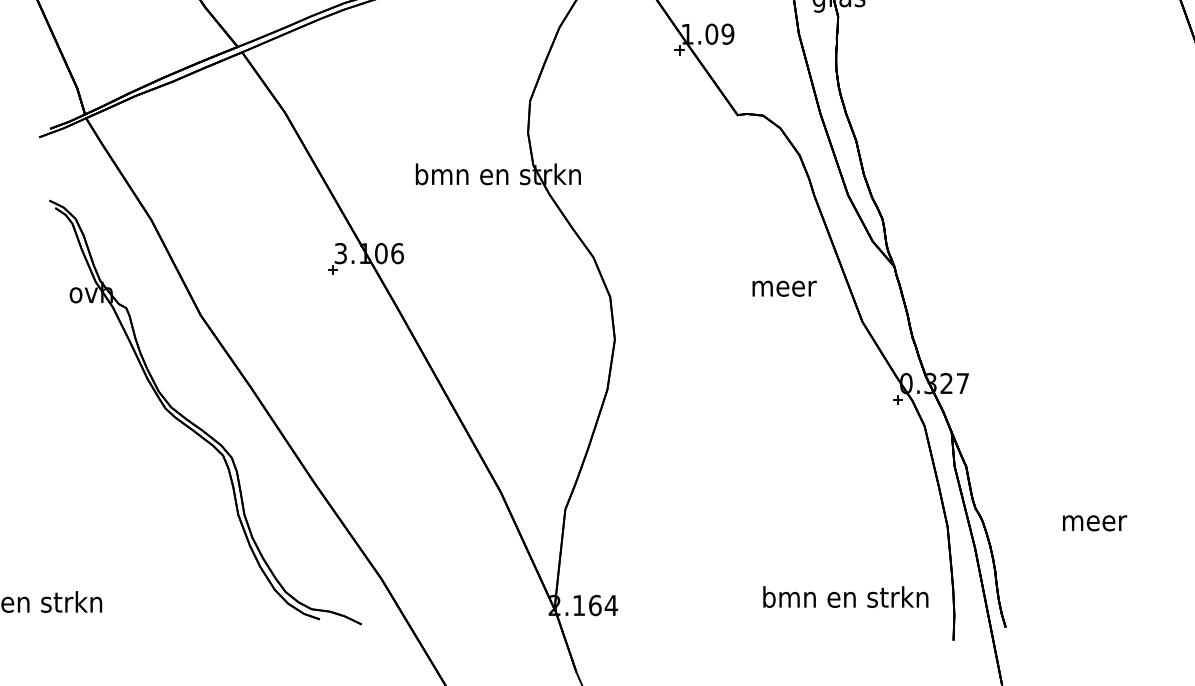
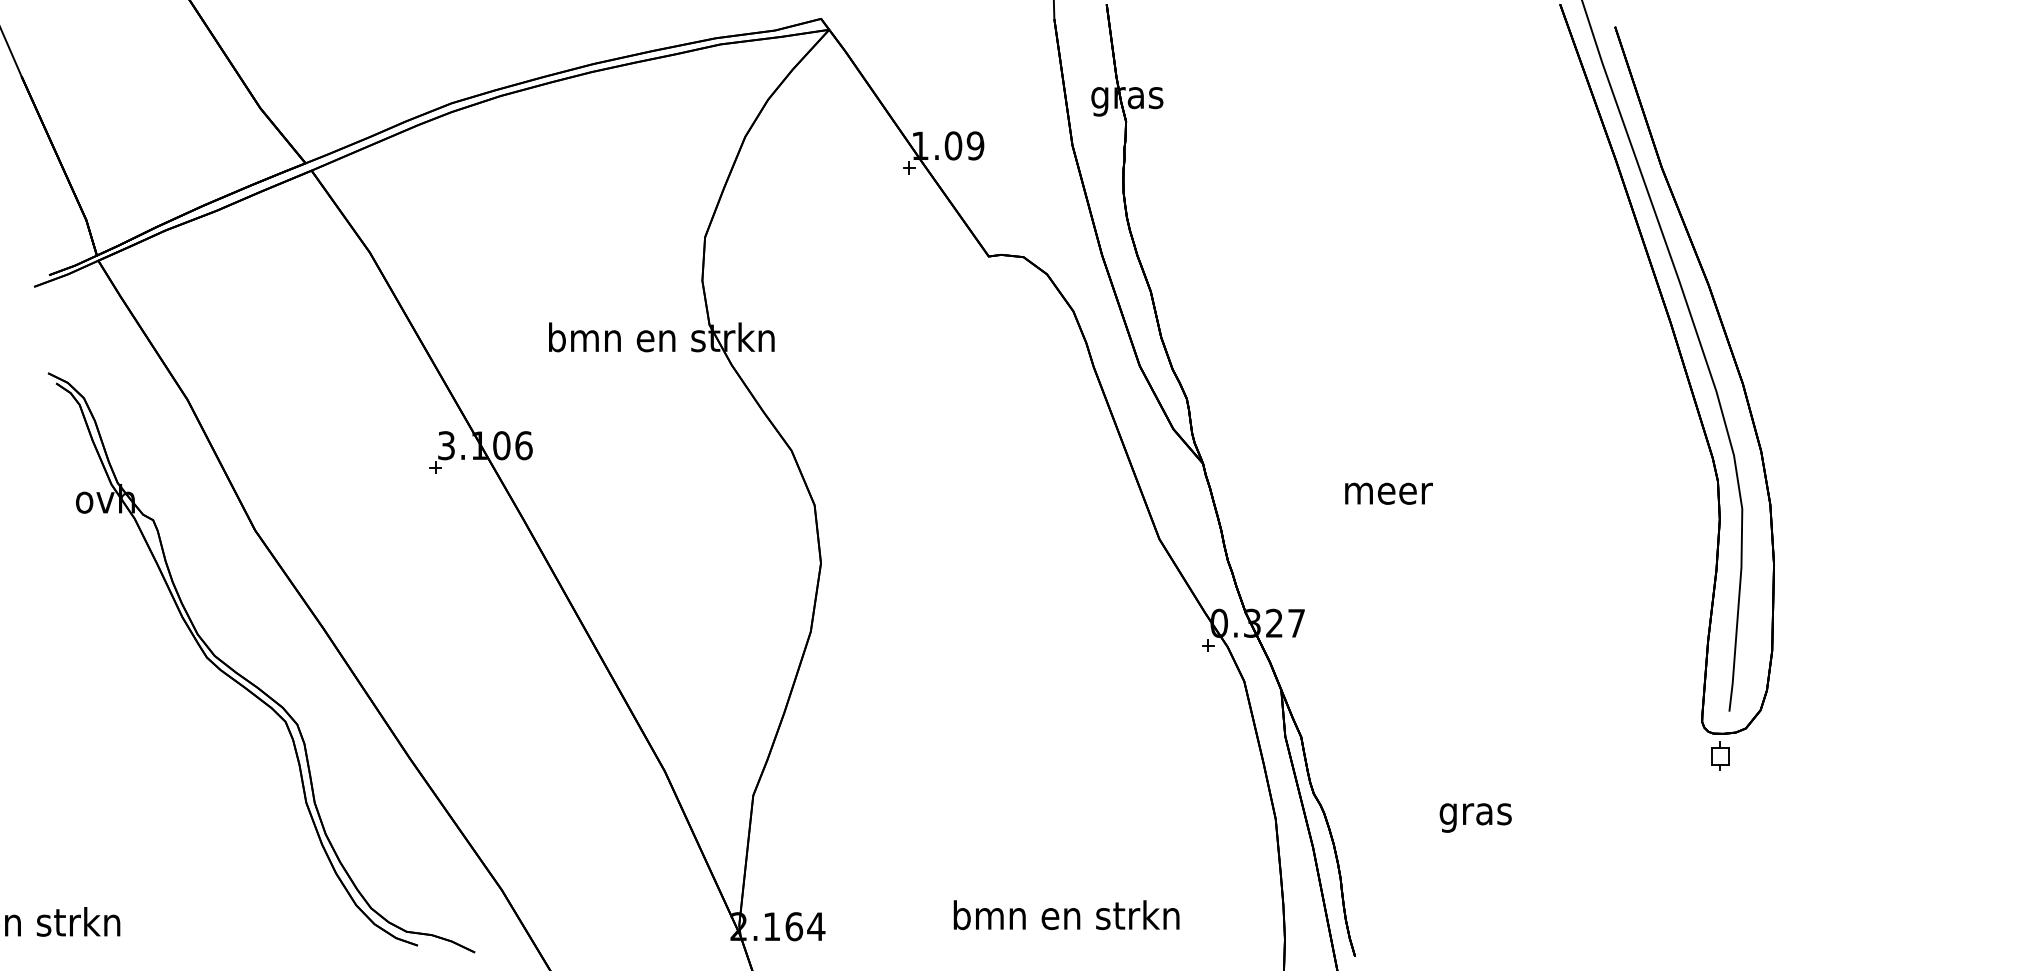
text: (784, 288) -> (1388, 493), moved
text: (1095, 525) -> (1477, 817), meer -> gras
text: (845, 597) -> (1066, 915), moved

